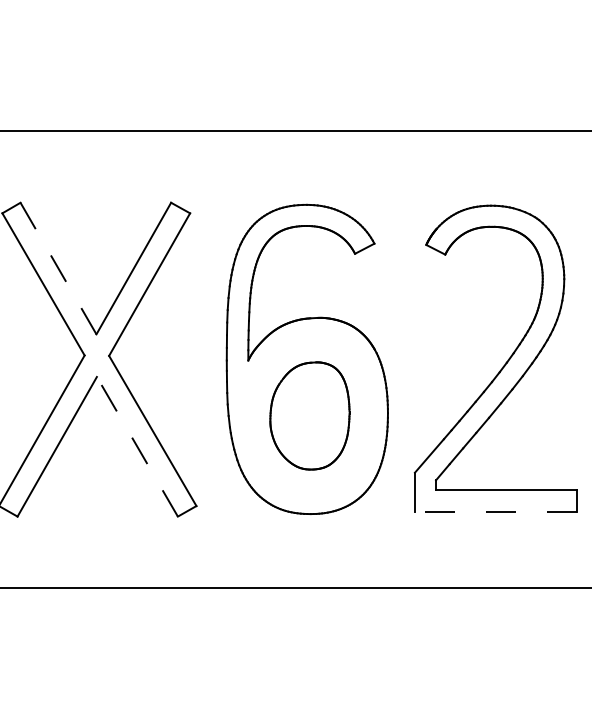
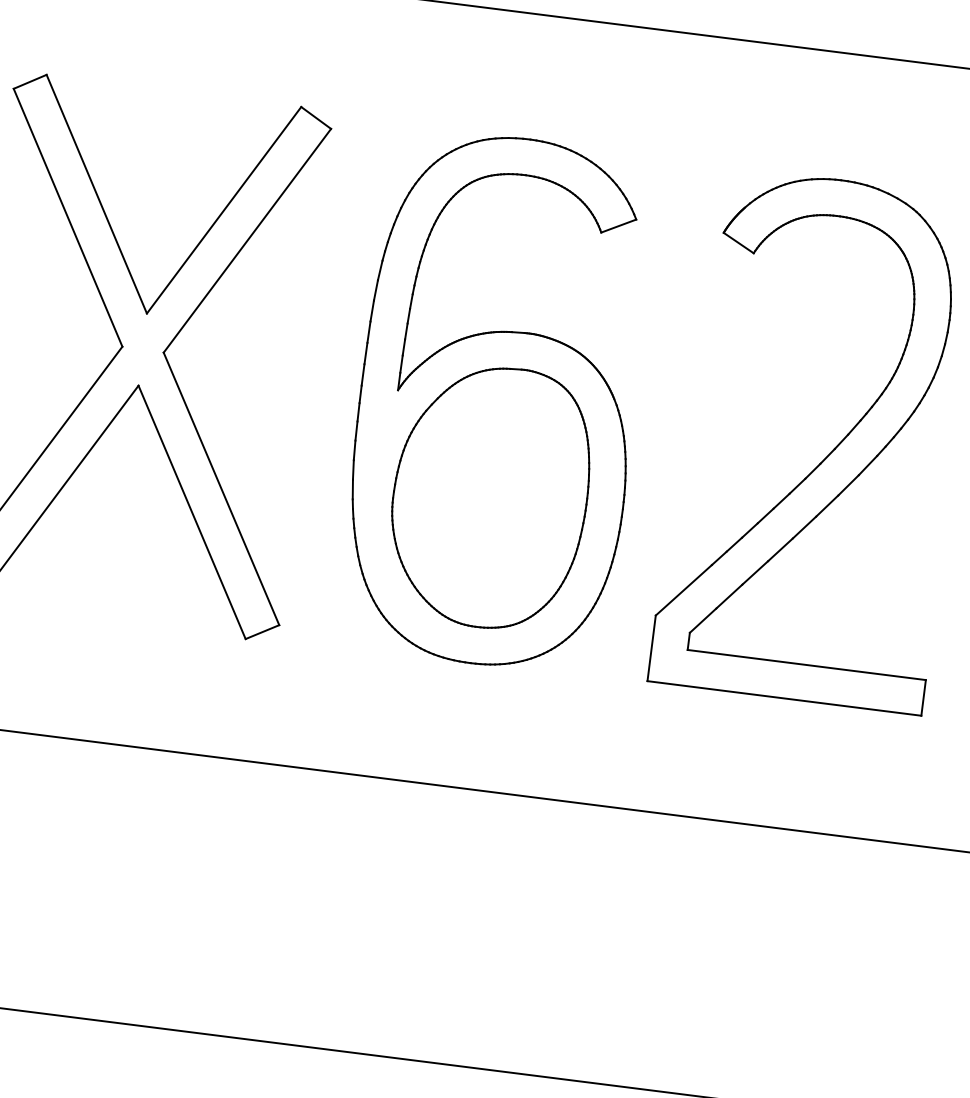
line: (58, 268) -> (96, 194), dashed -> solid
part: (309, 415) -> (489, 496), size x1.43
line: (137, 446) -> (192, 511), dashed -> solid
line: (495, 511) -> (783, 698), dashed -> solid

